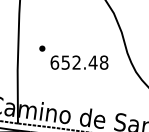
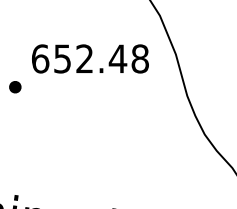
text: (79, 62) -> (90, 58), moved

